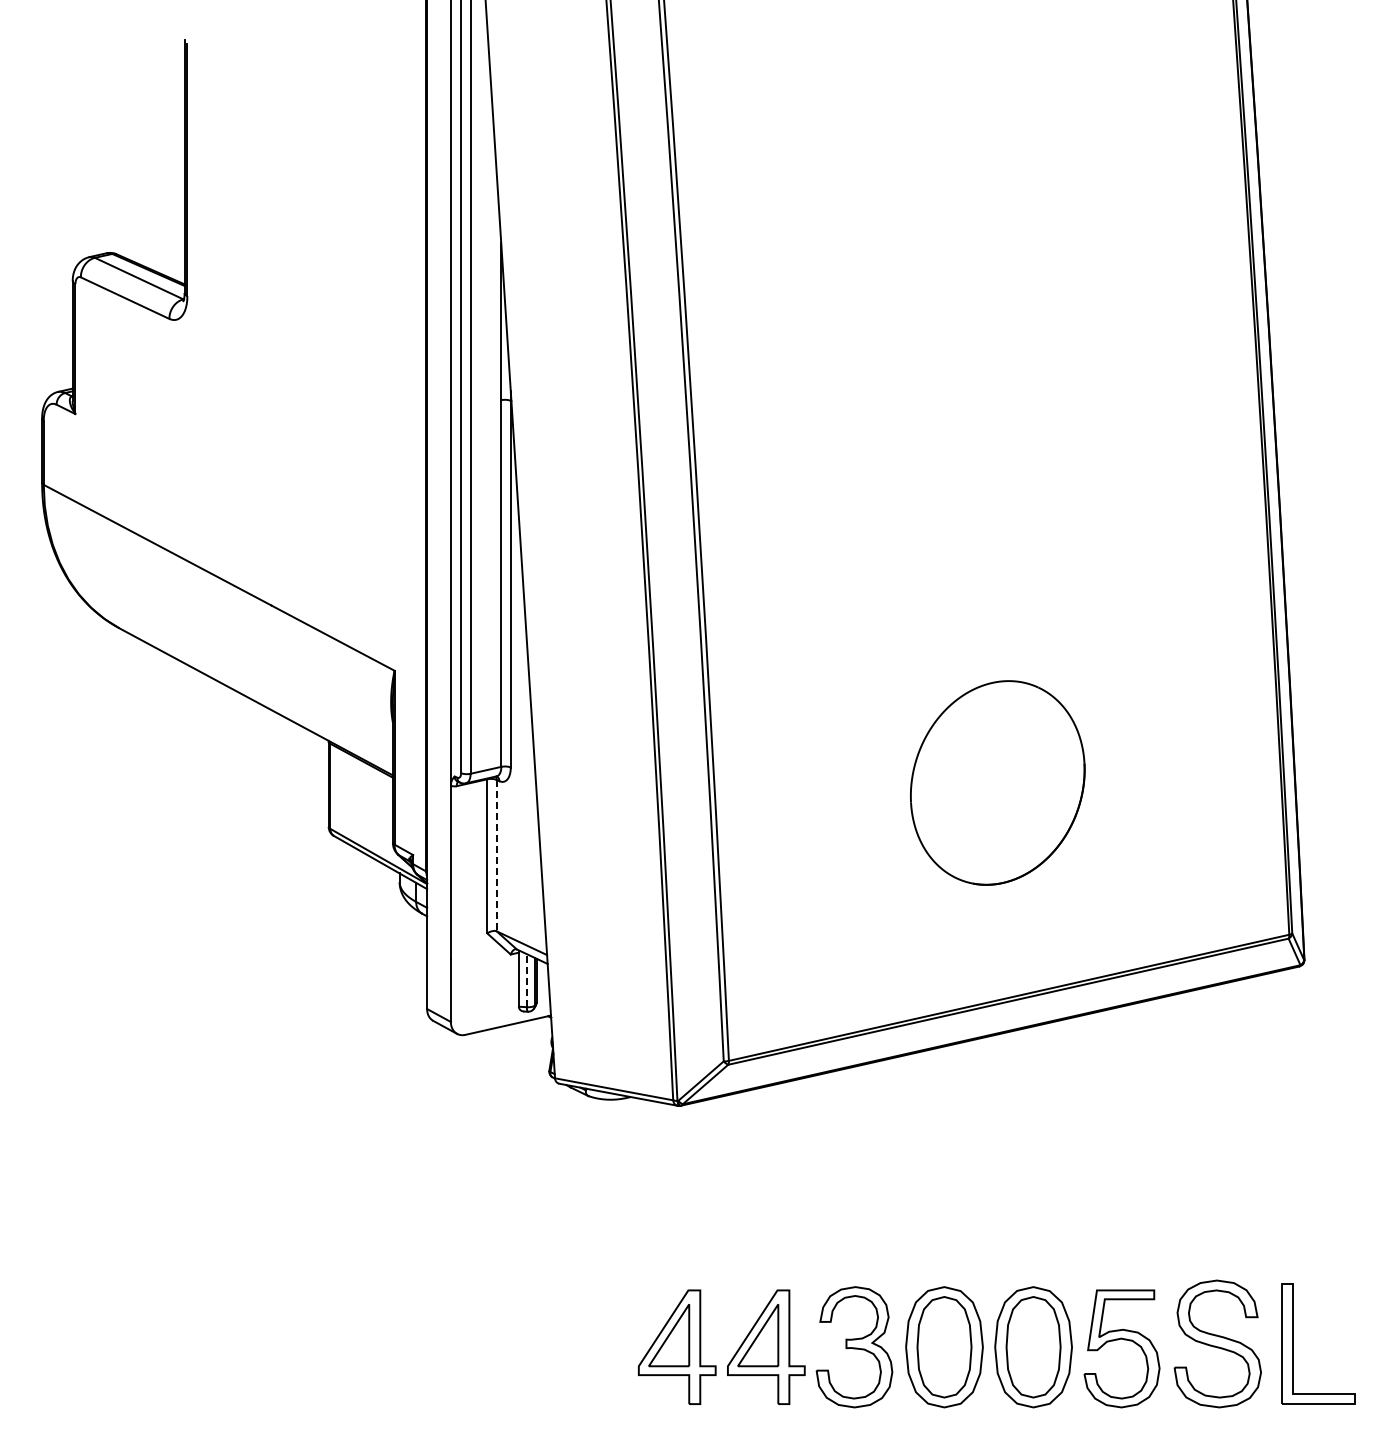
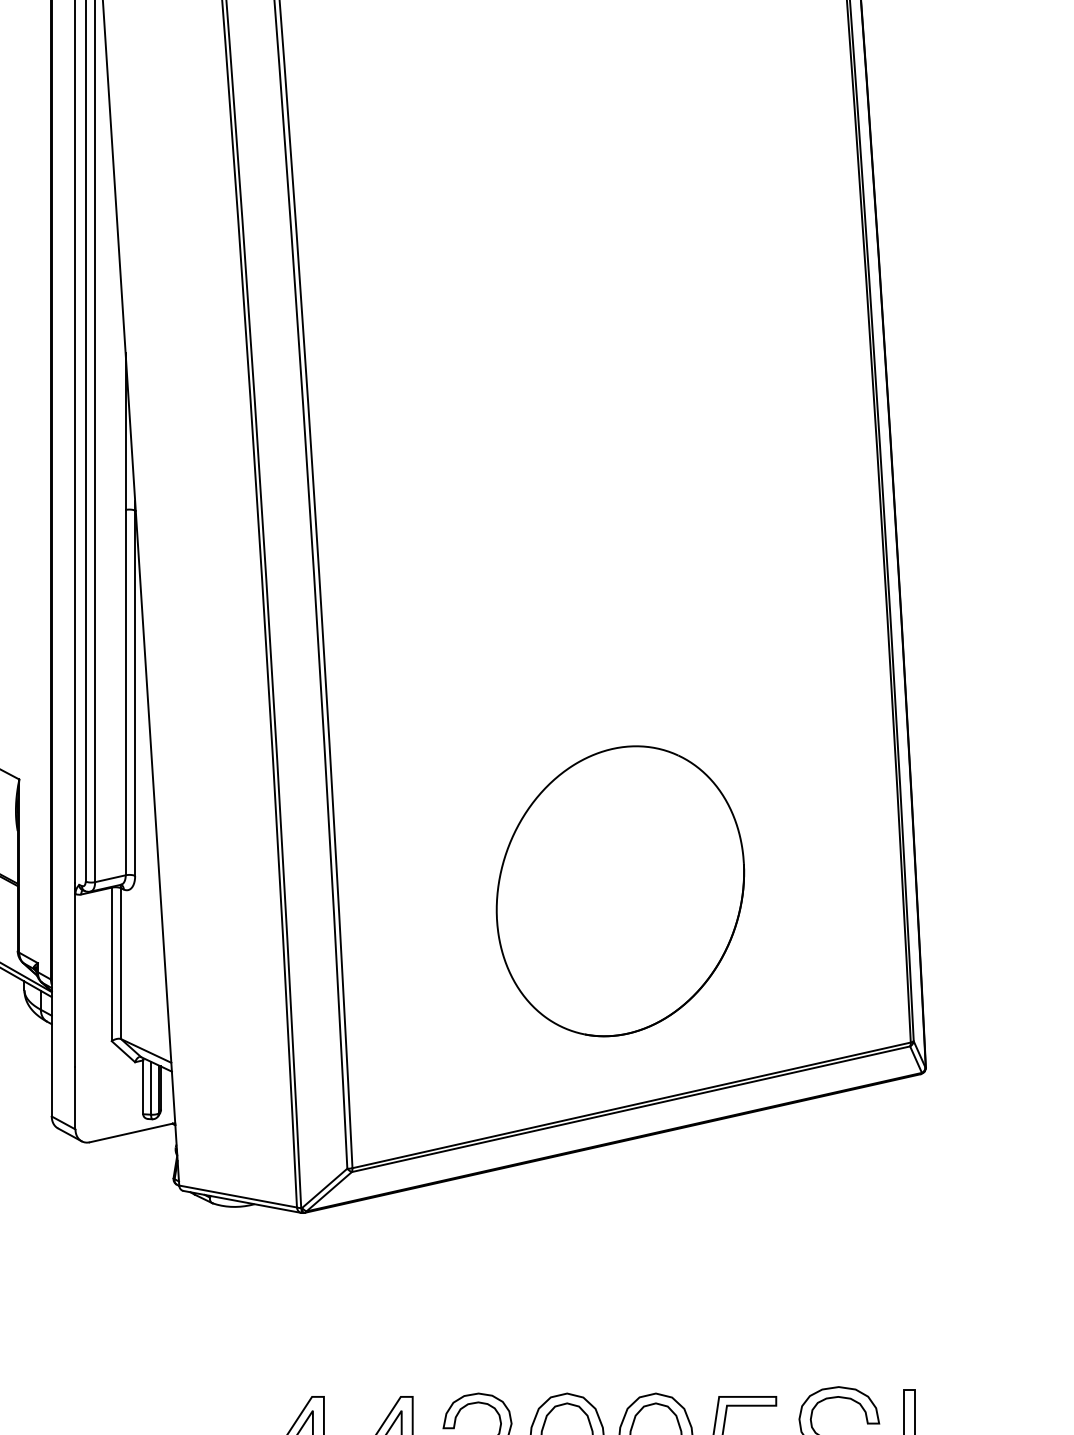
part: (997, 782) -> (620, 890), size x1.43
line: (496, 855) -> (120, 963), dashed -> solid
line: (526, 980) -> (150, 1088), dashed -> solid

